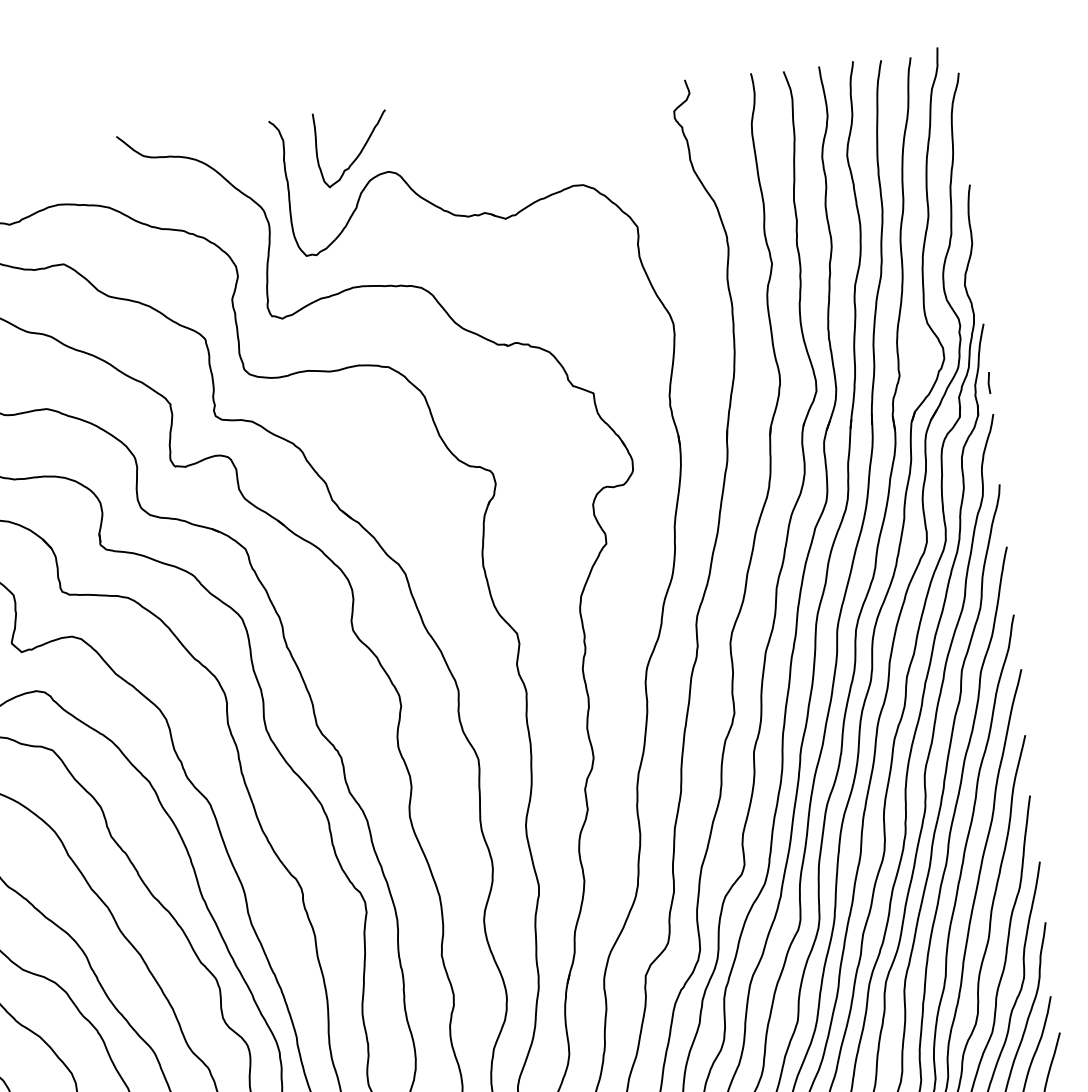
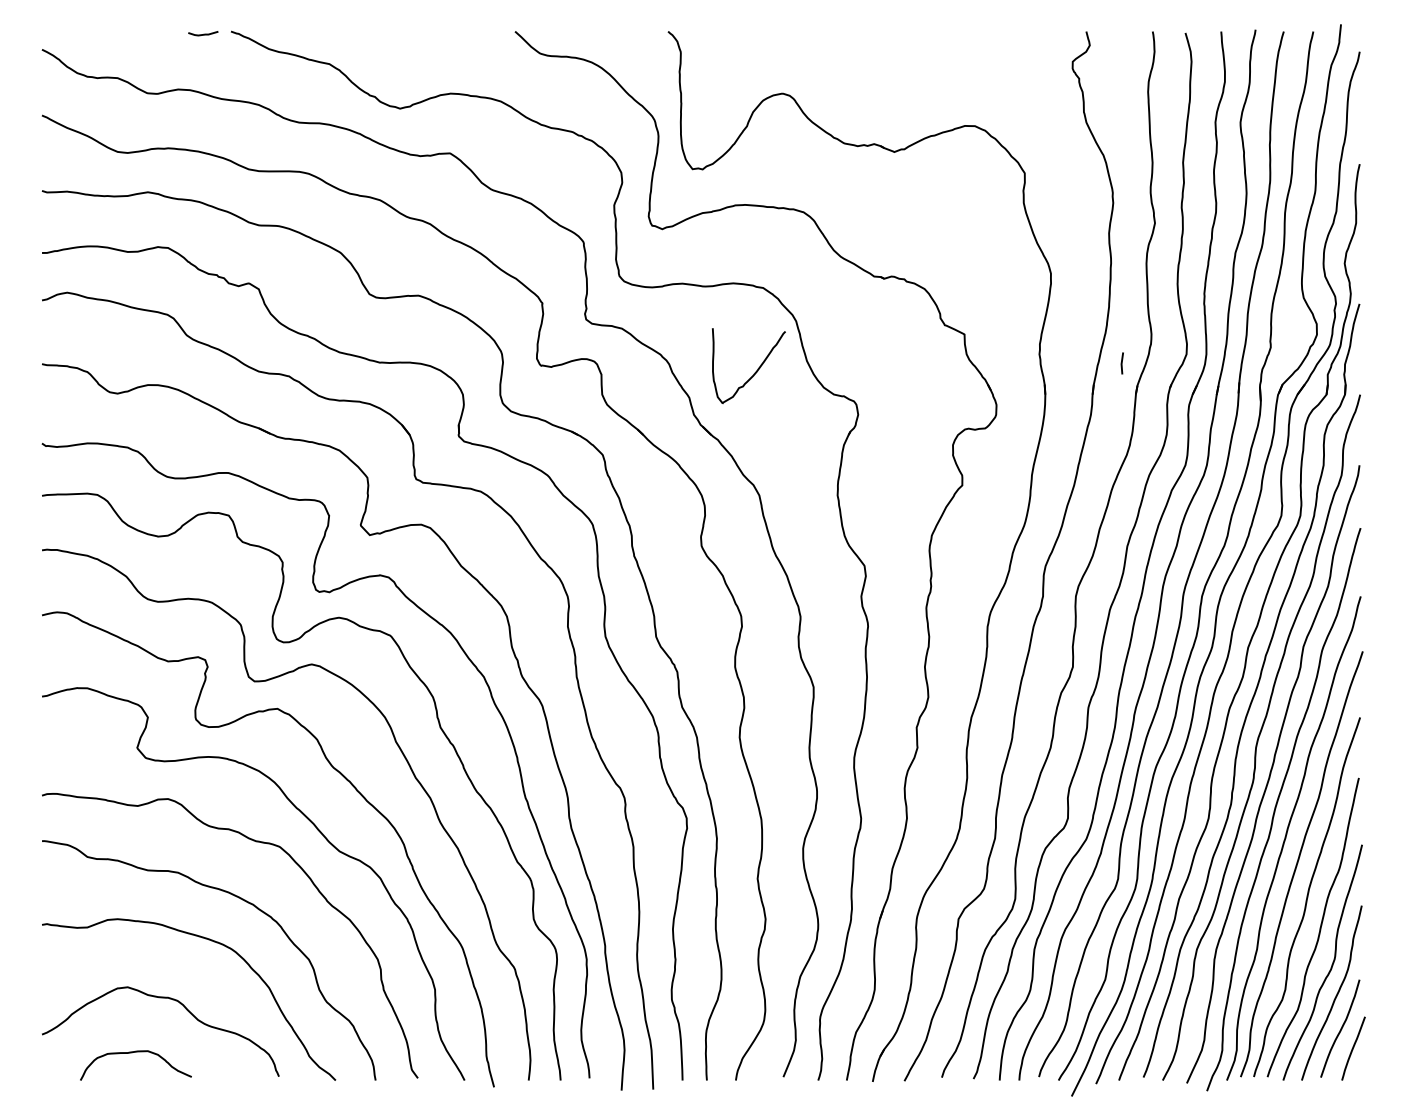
curve: (359, 152) -> (755, 371), moved
line: (988, 383) -> (1121, 363), moved

